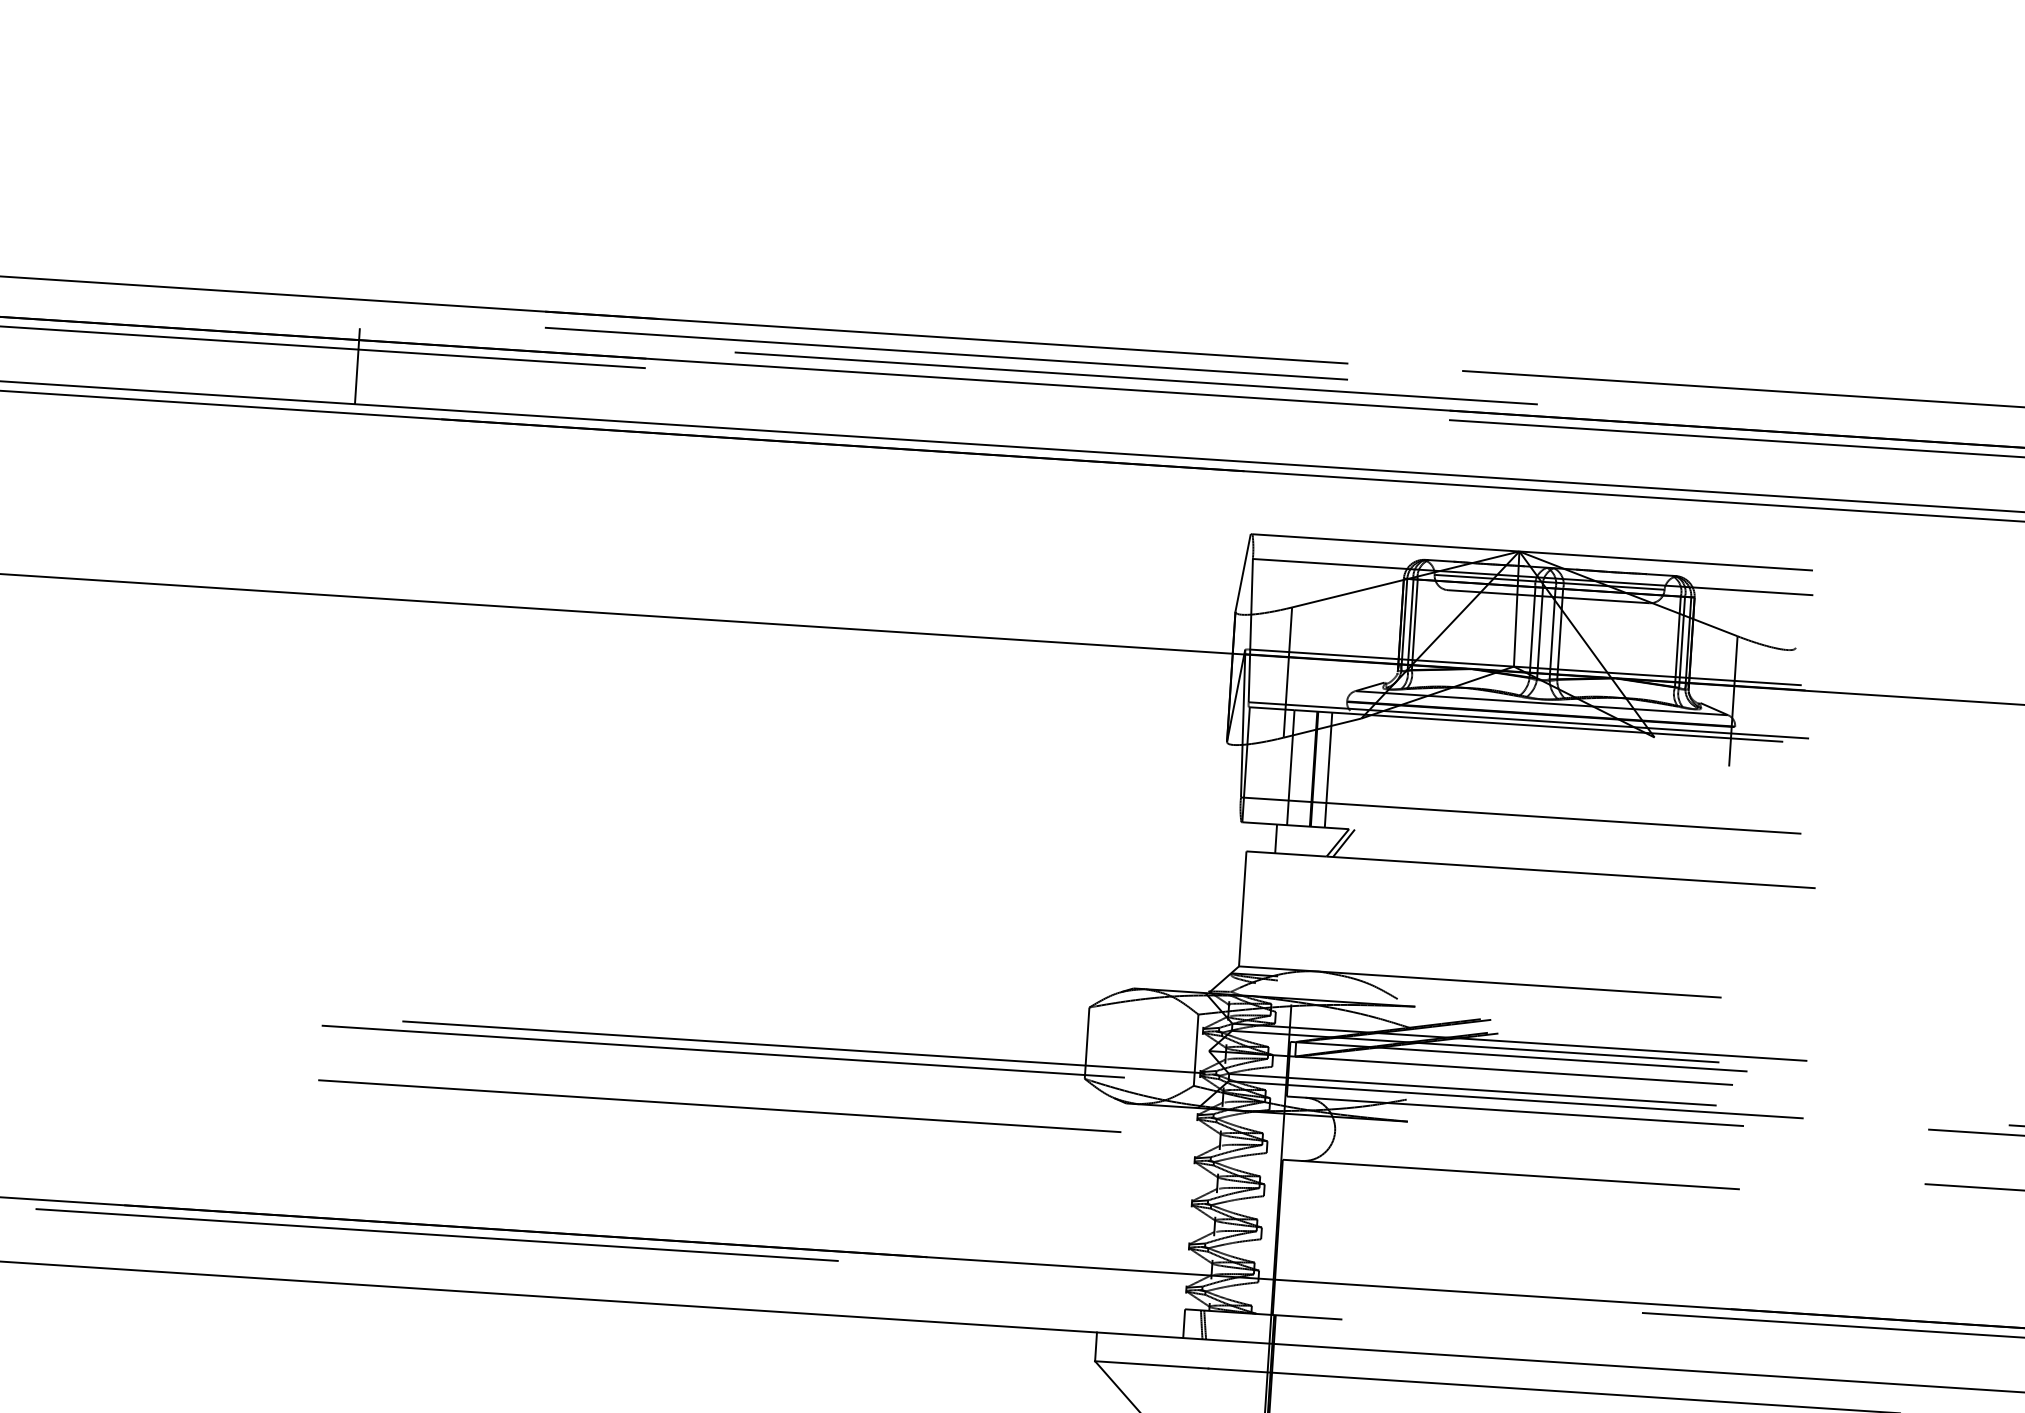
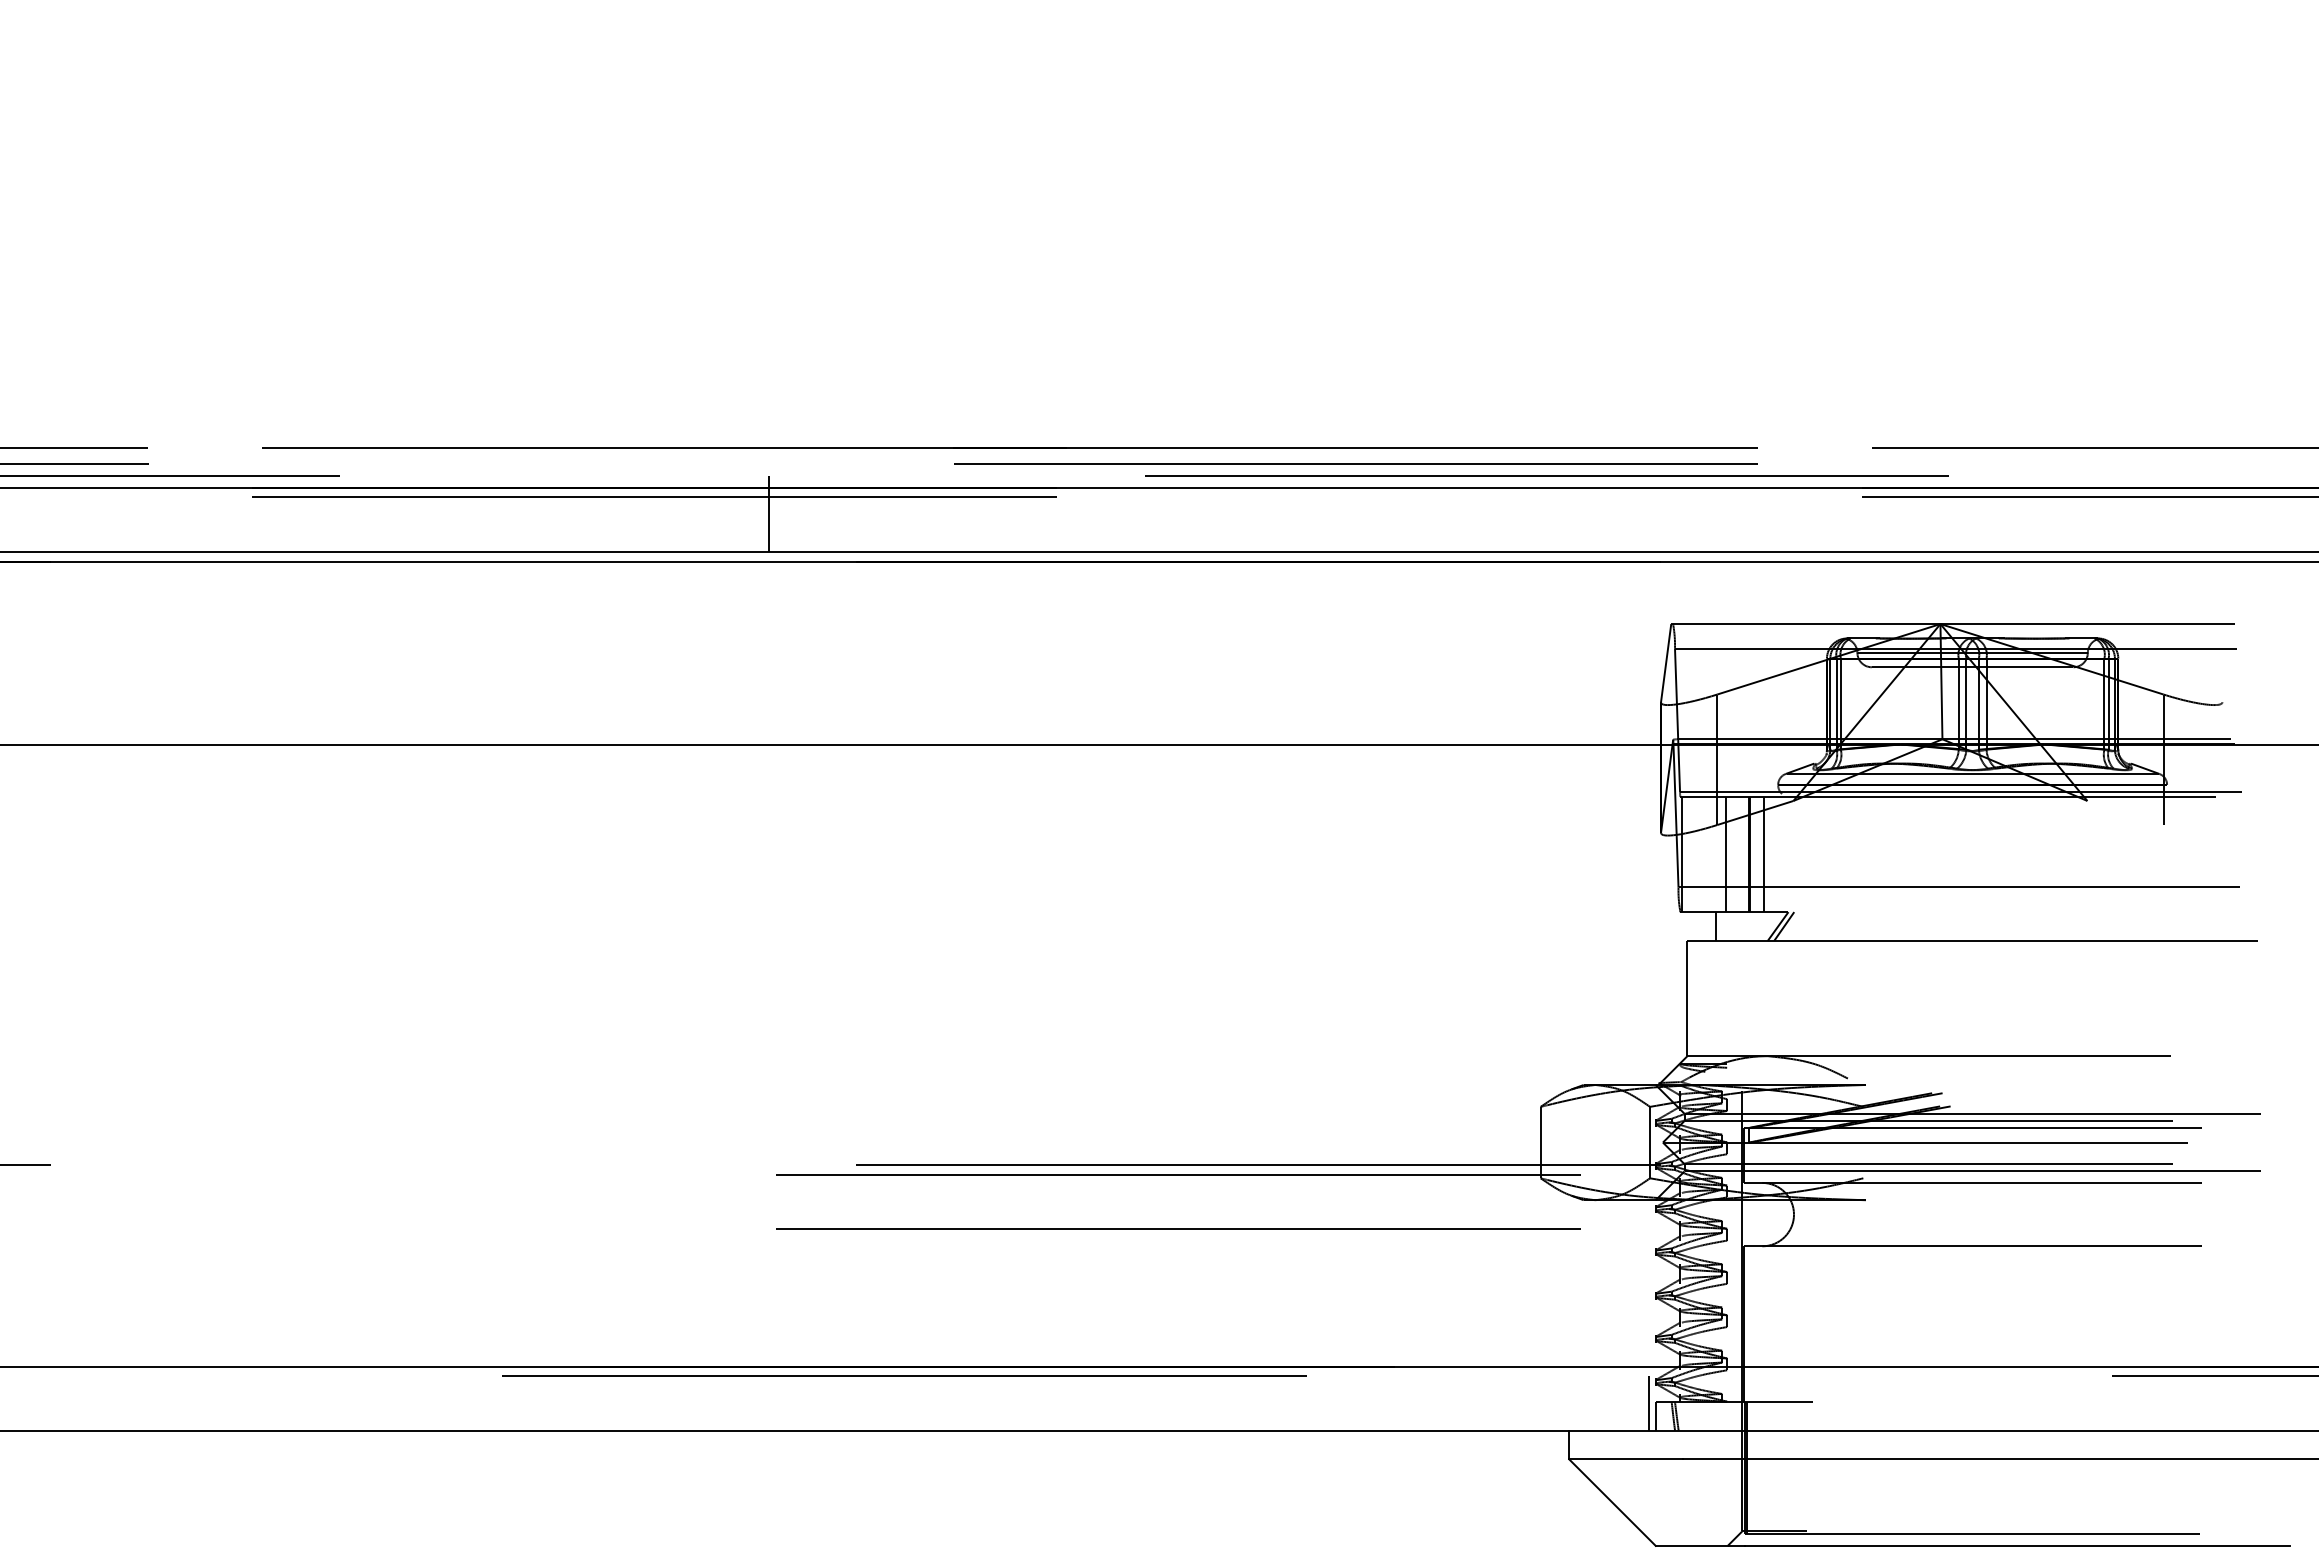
line: (1177, 1310) -> (1648, 1403), added

